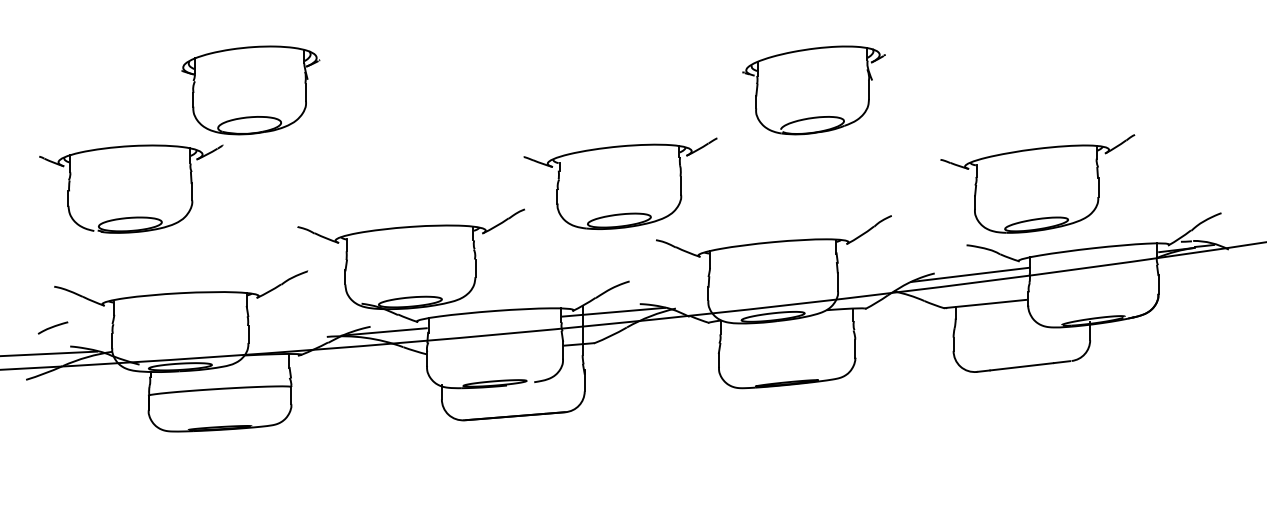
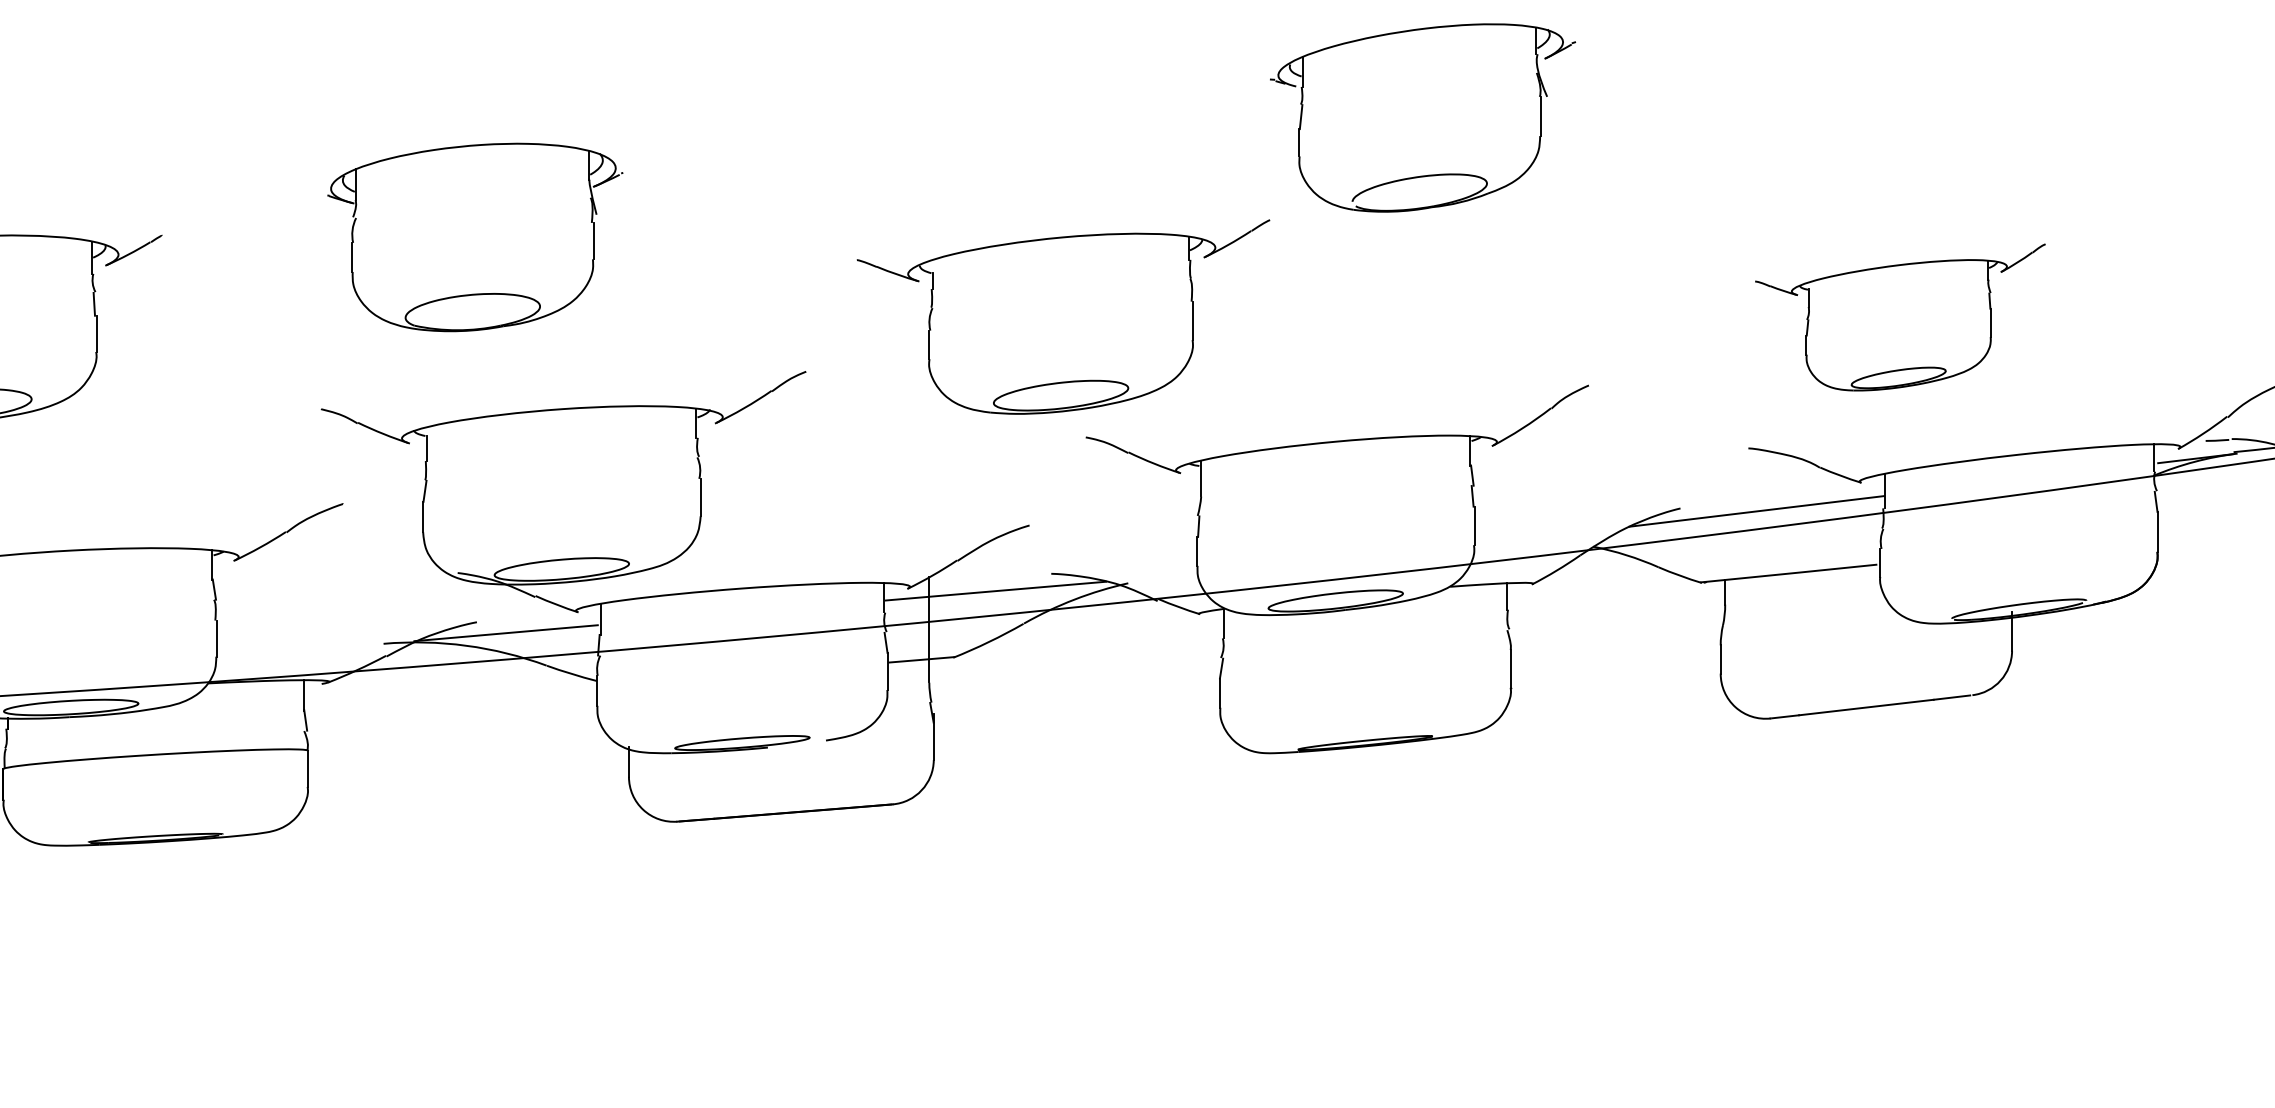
part: (250, 90) -> (474, 237), moved
part: (620, 183) -> (1063, 316), moved
part: (1037, 183) -> (1899, 316), size x0.7

